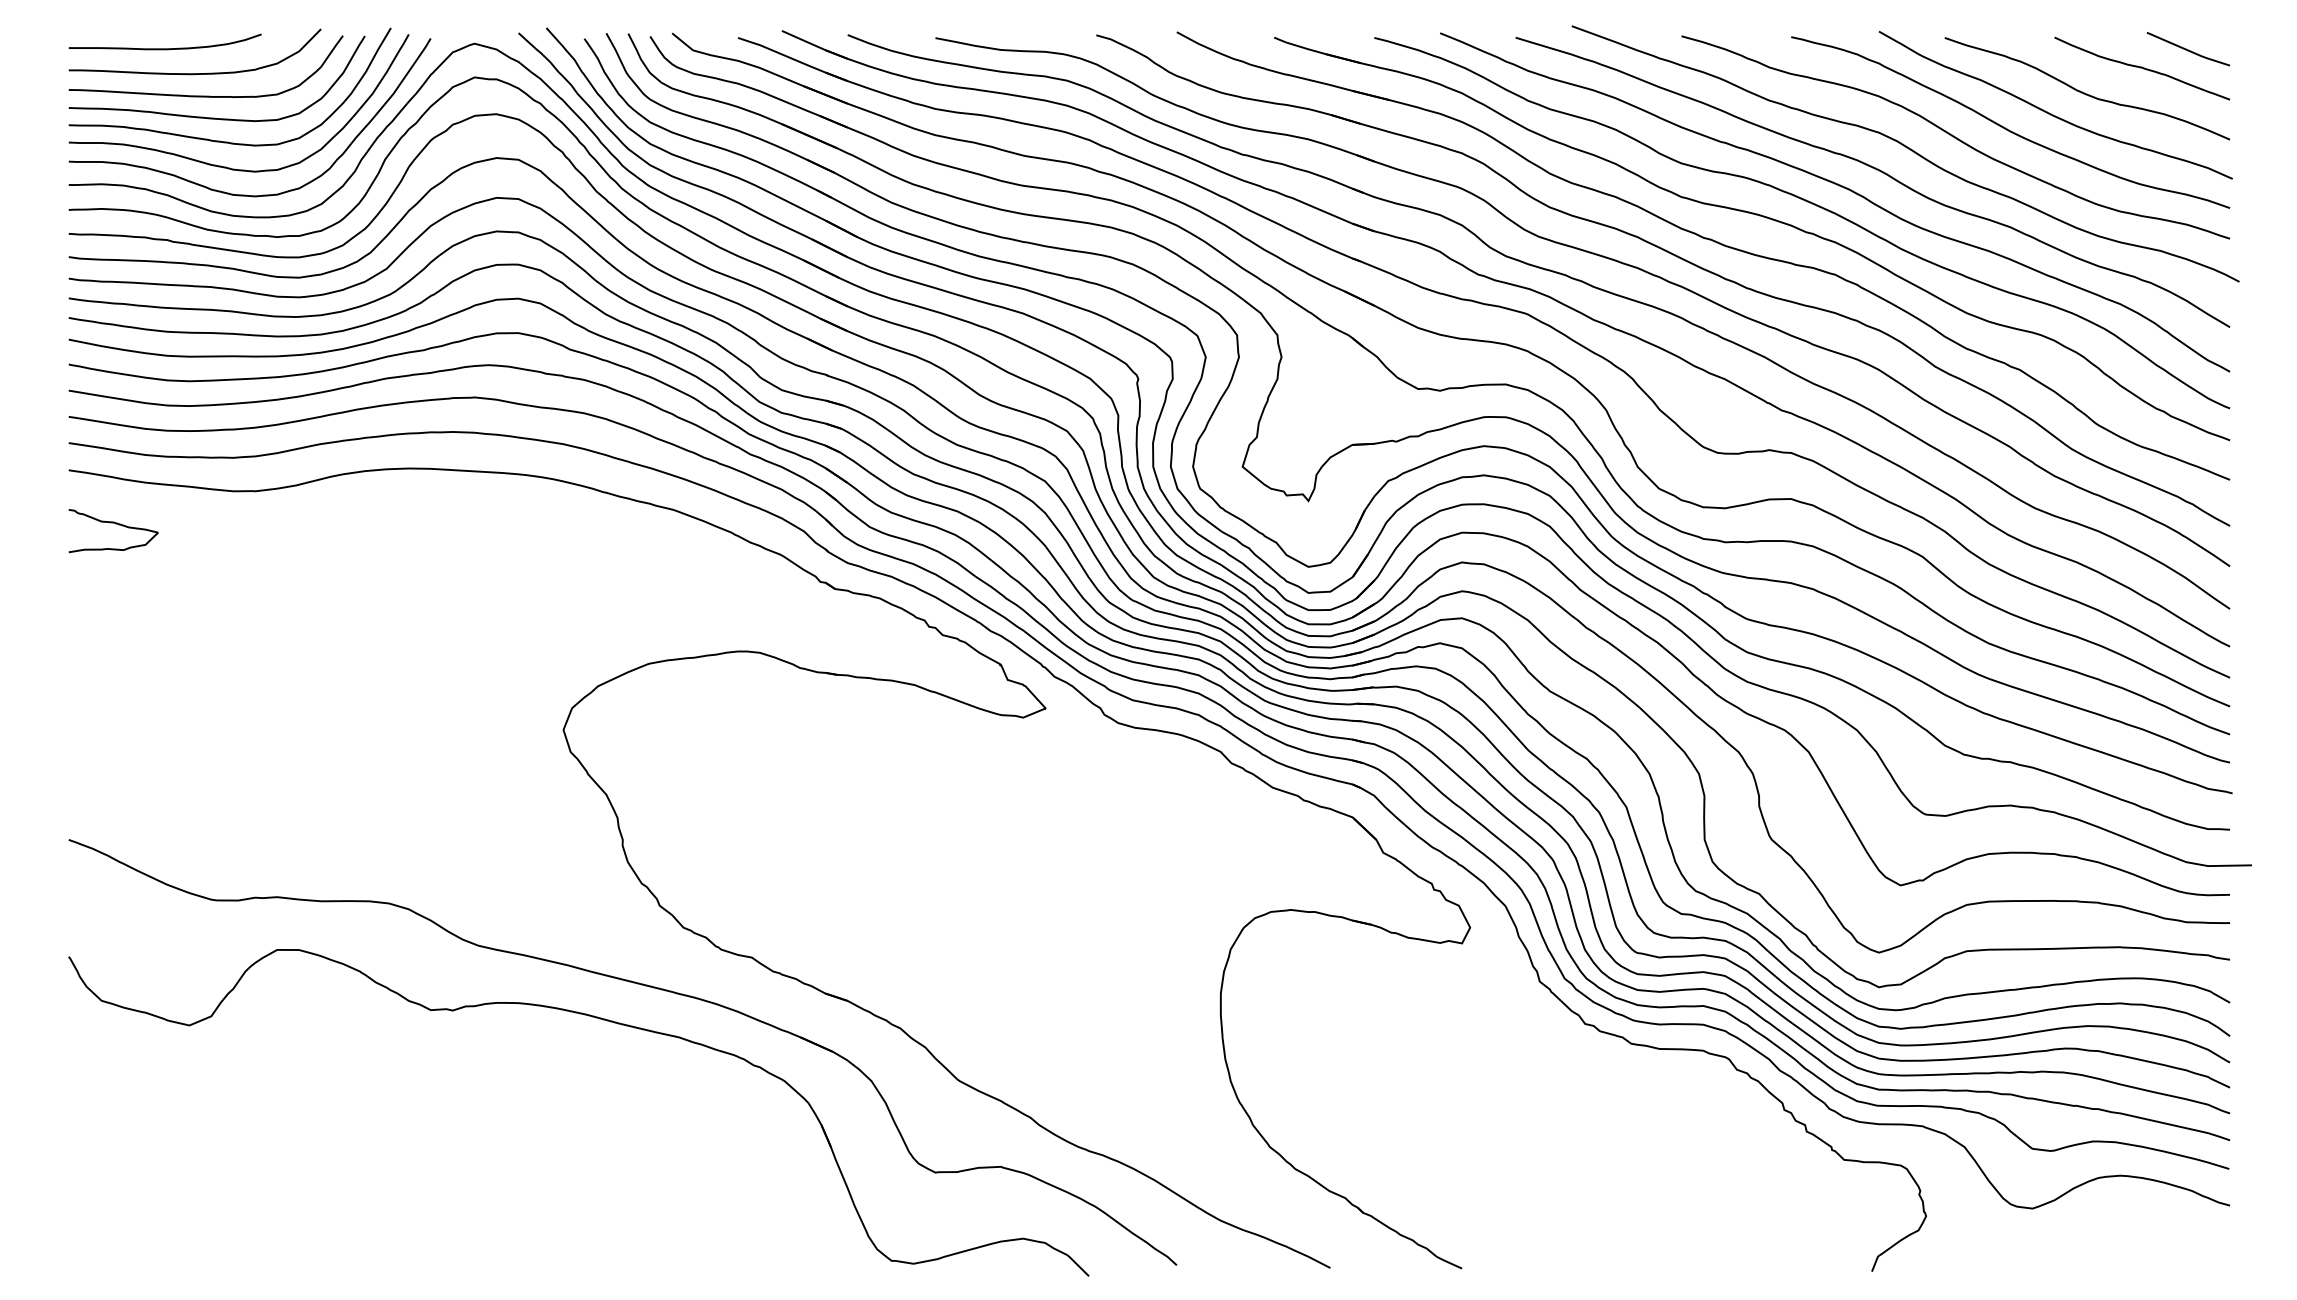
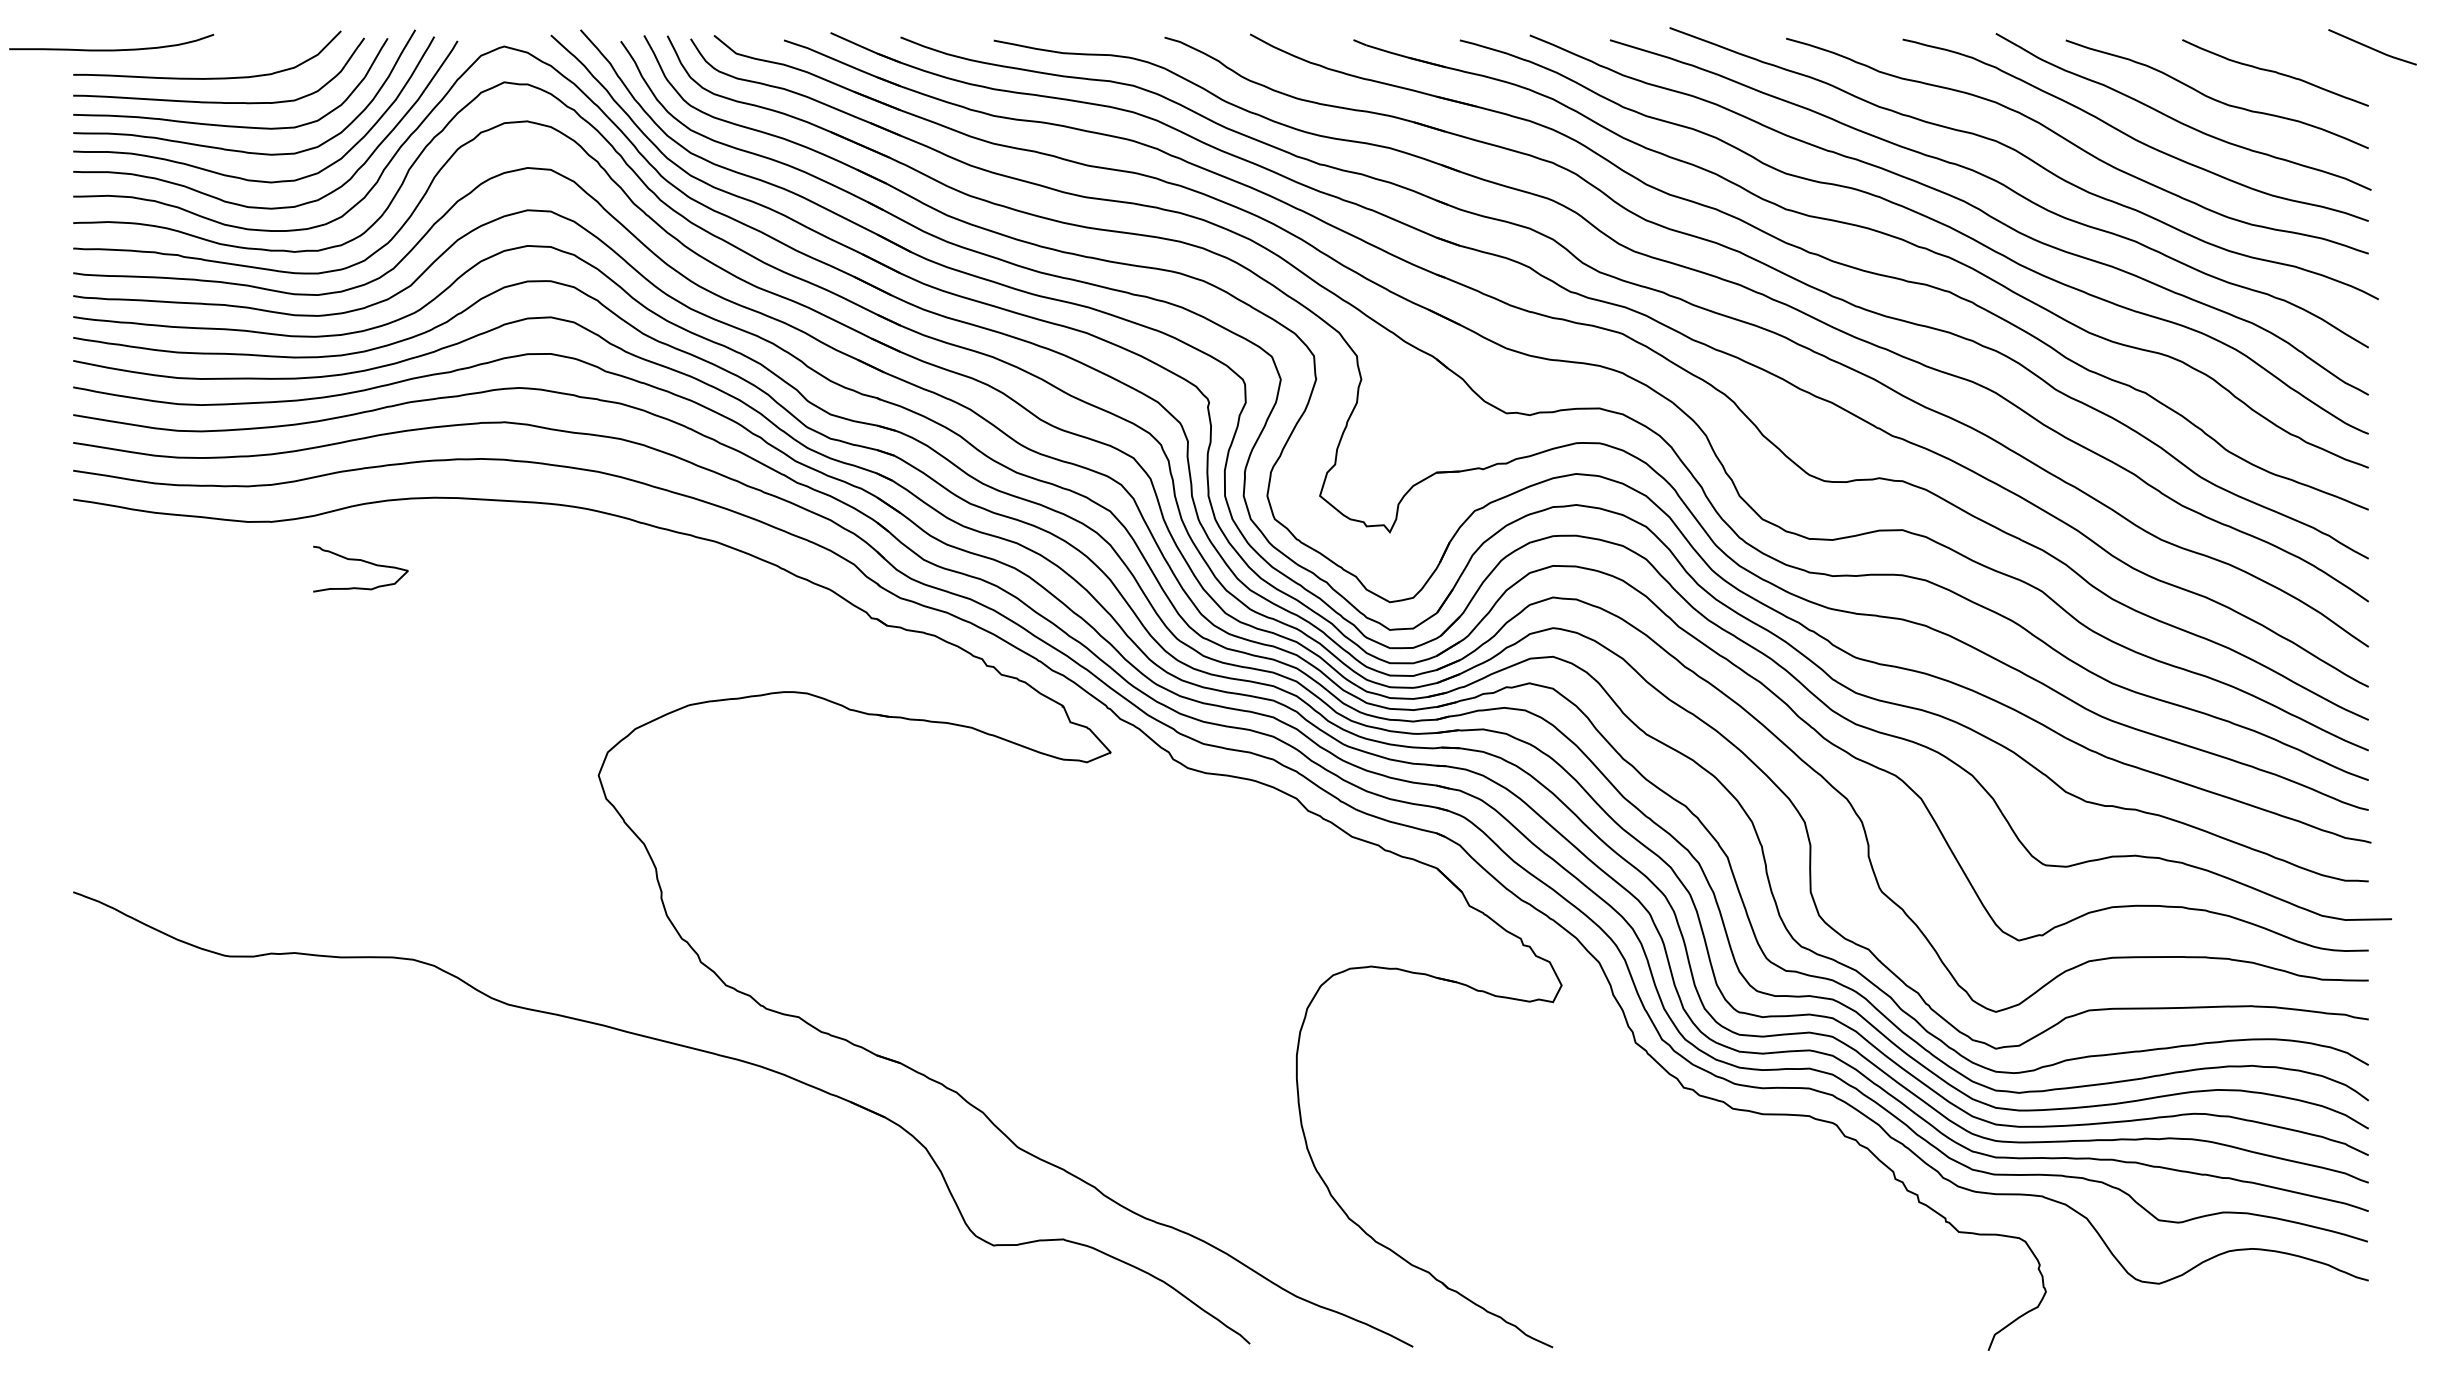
curve: (165, 48) -> (111, 49), moved
line: (2188, 49) -> (2372, 47), moved
curve: (114, 523) -> (361, 561), moved
part: (601, 1020) -> (639, 1083), removed

